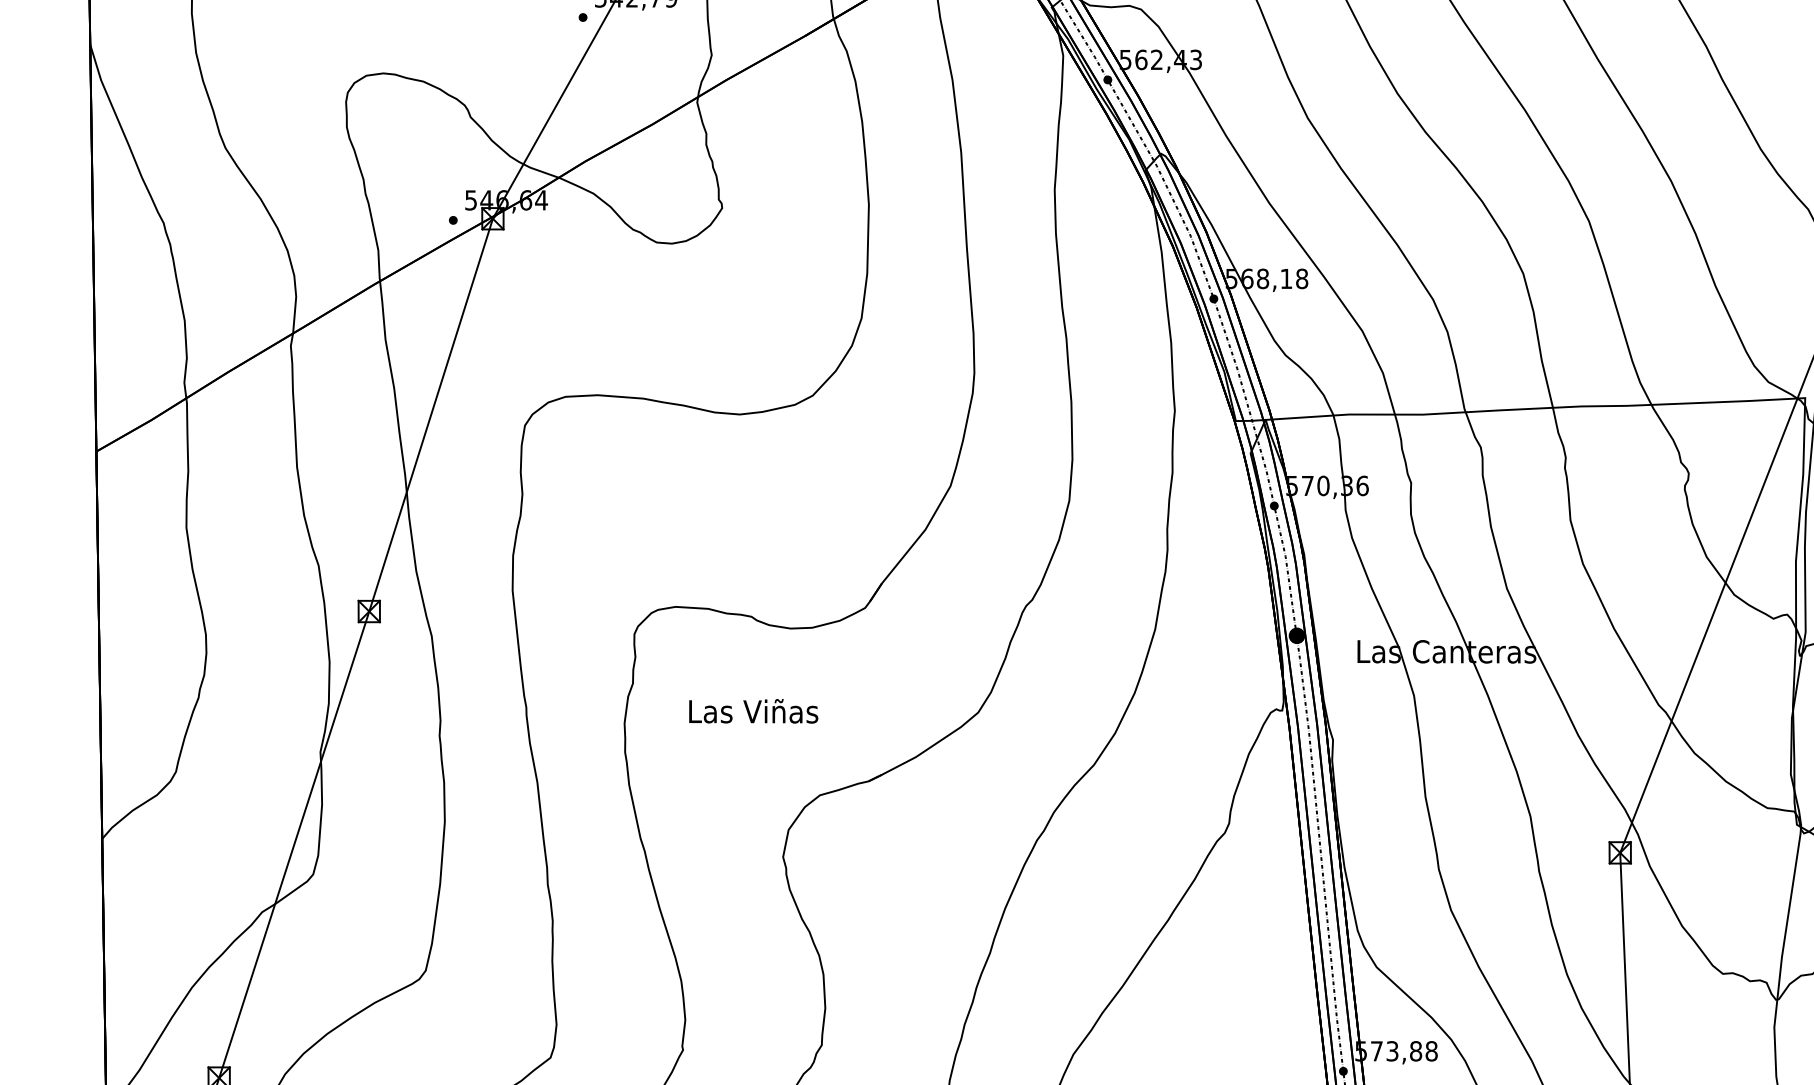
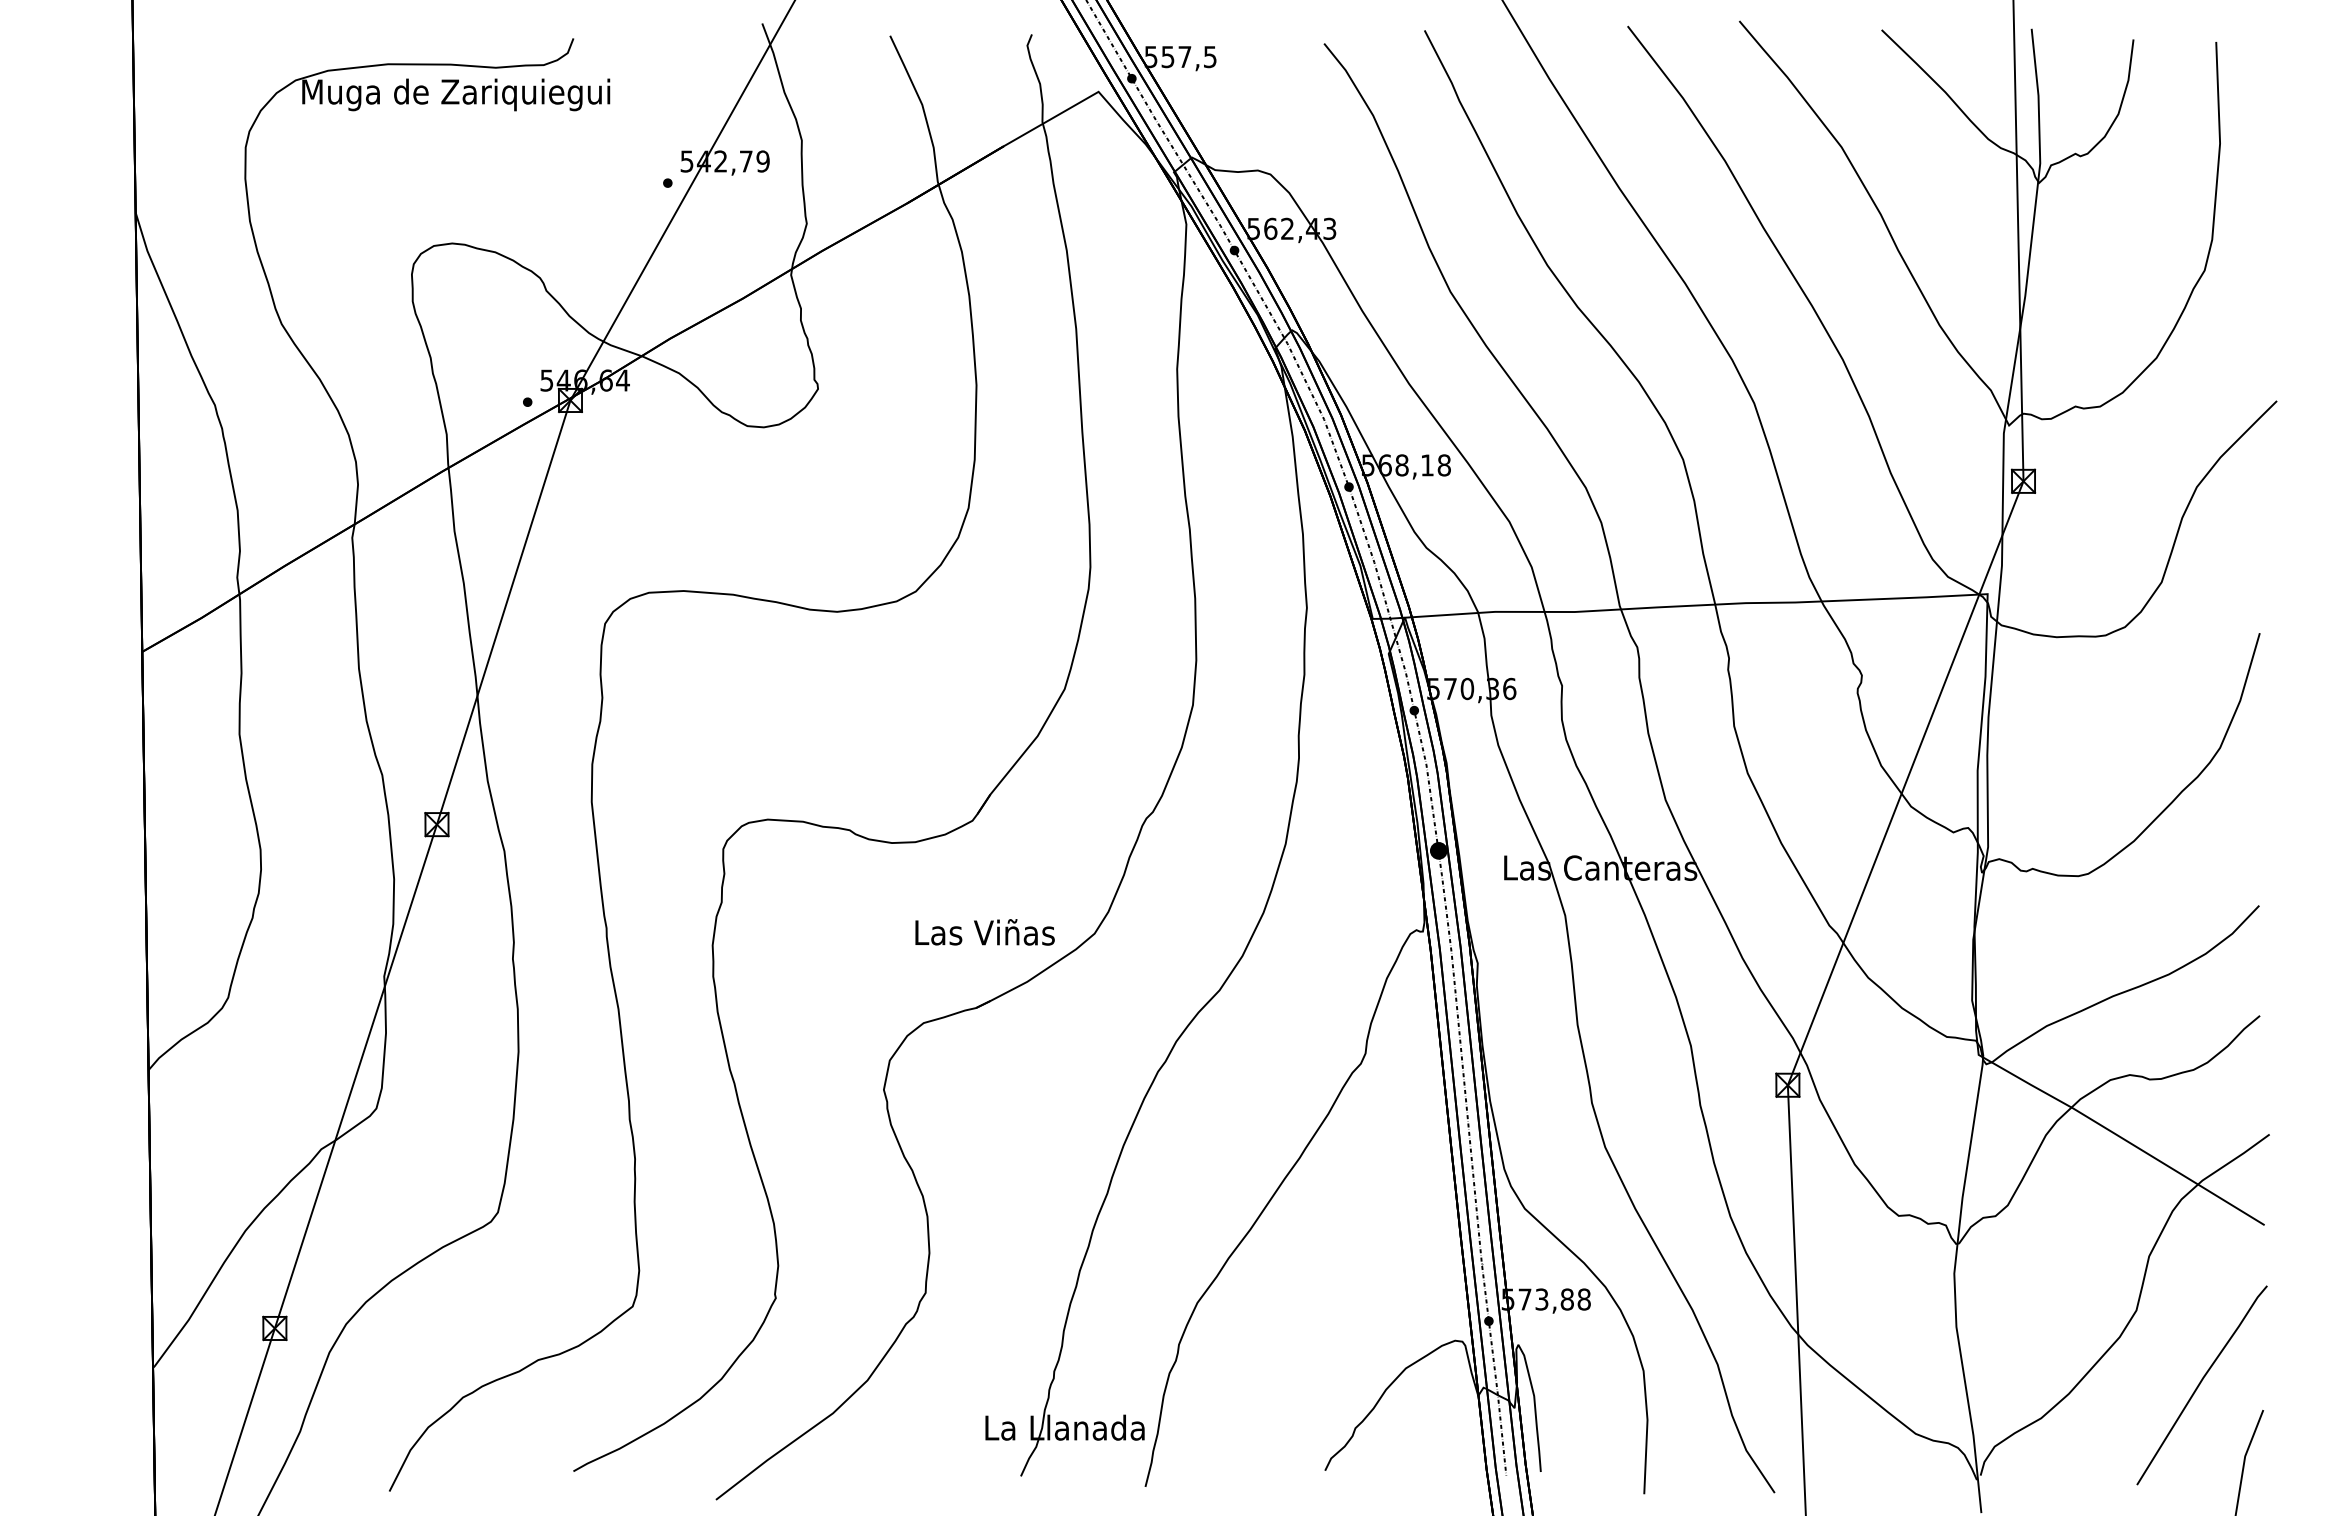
text: (753, 711) -> (984, 932), moved

